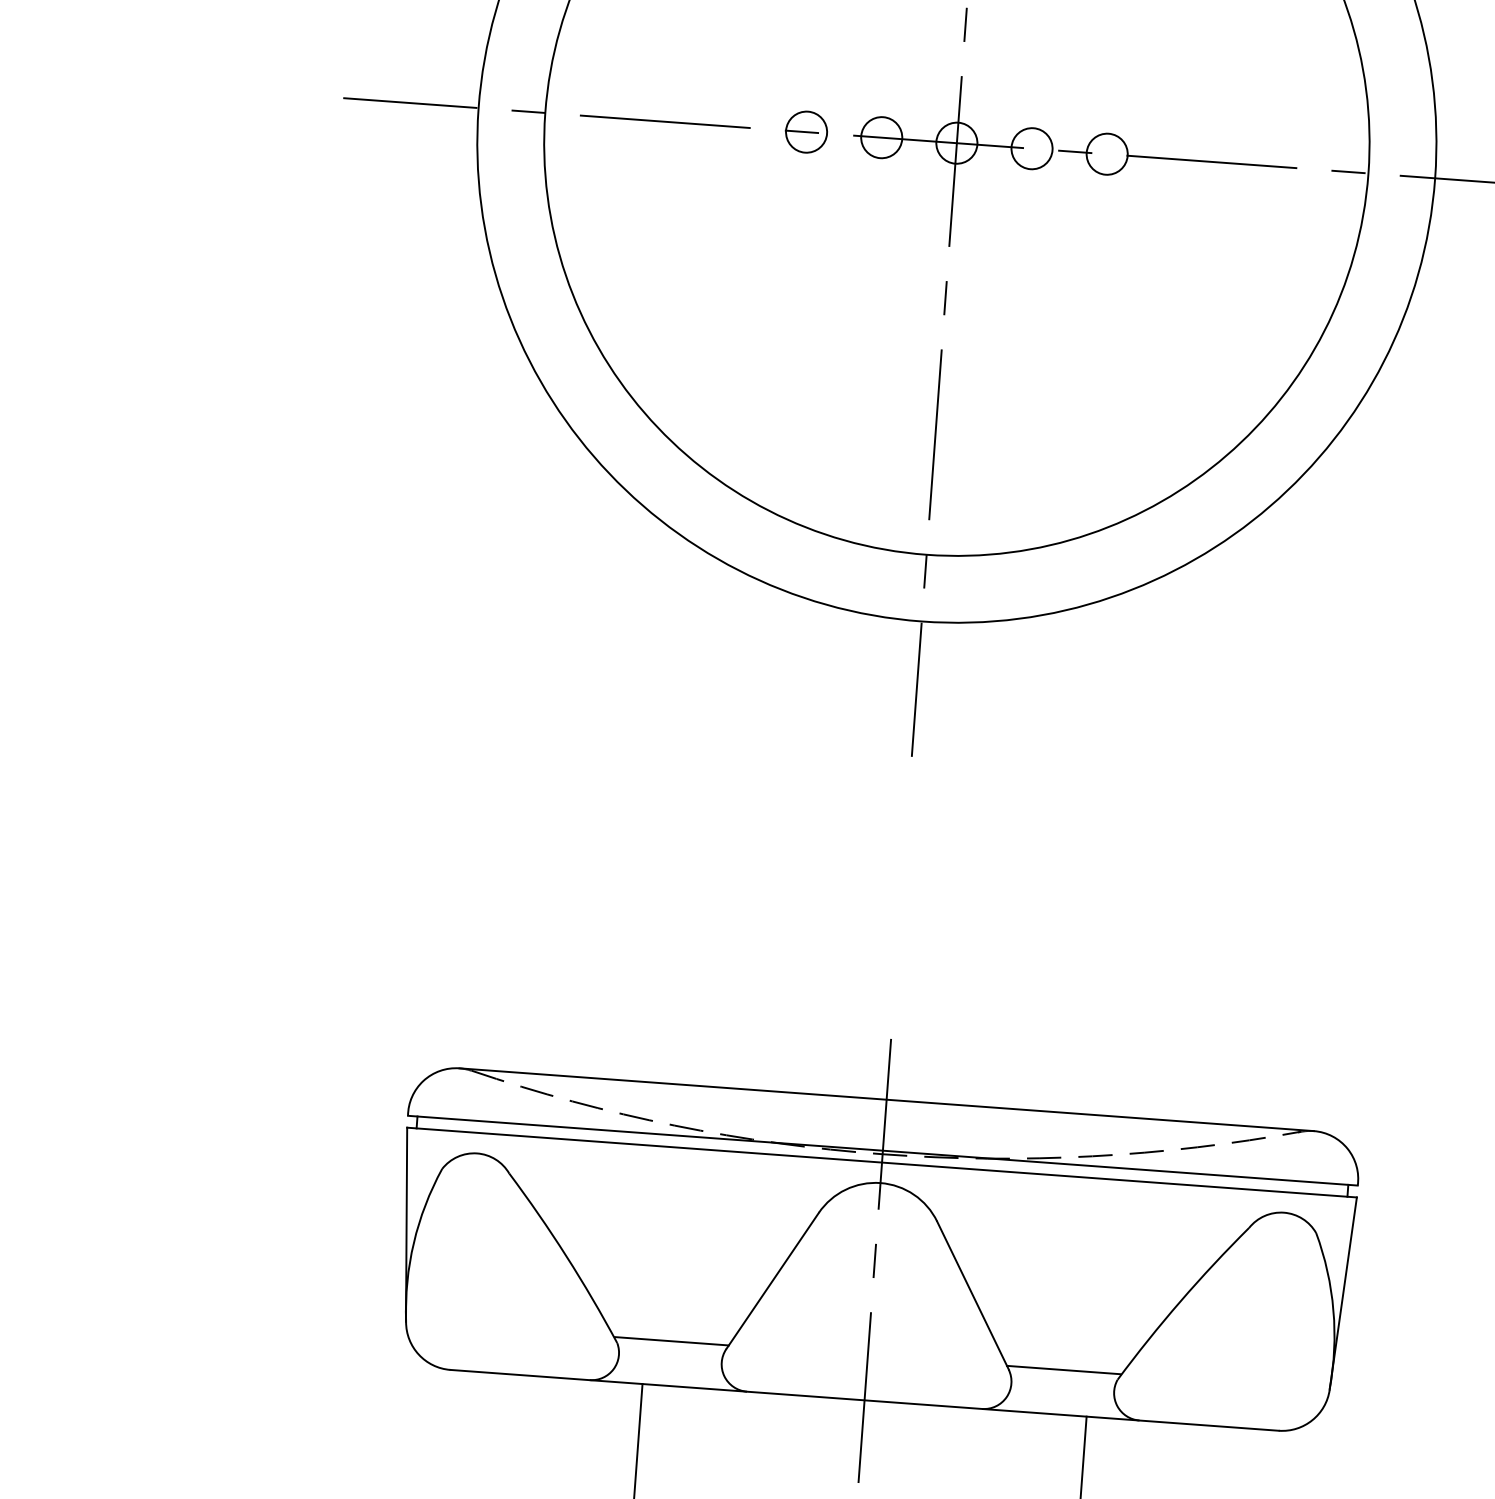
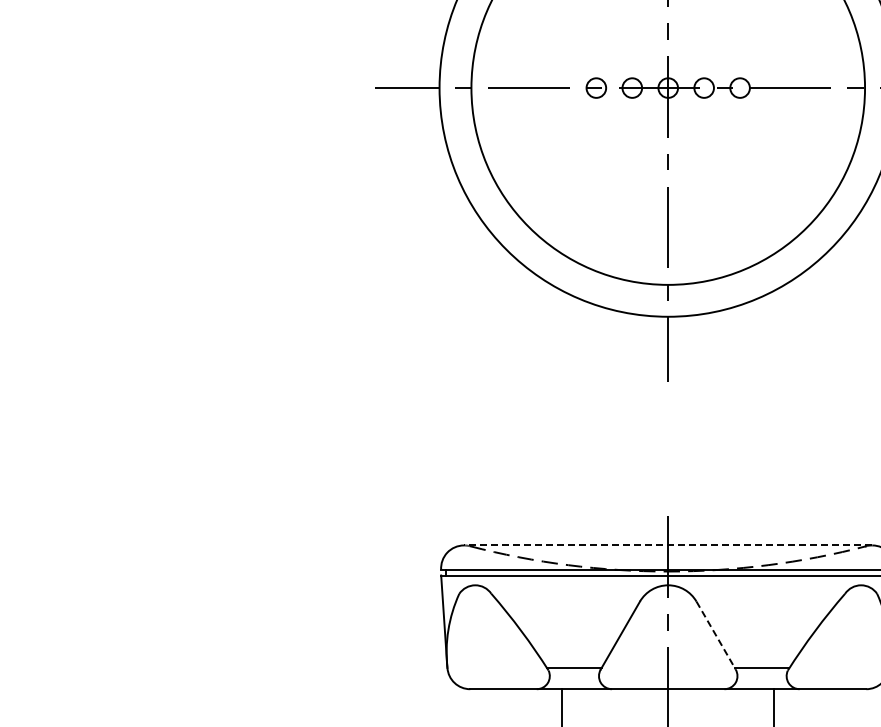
line: (885, 1099) -> (667, 545), solid -> dashed
line: (973, 1297) -> (716, 636), solid -> dashed

